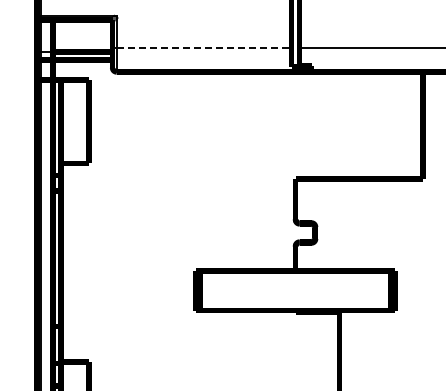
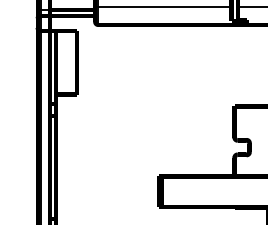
line: (204, 48) -> (165, 7), dashed -> solid

